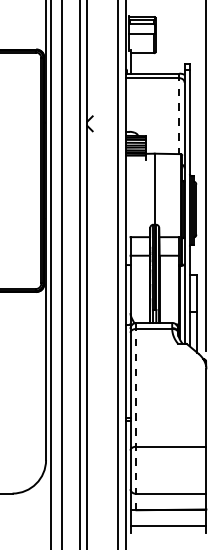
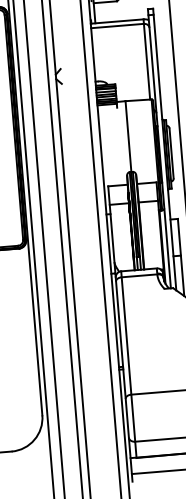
line: (179, 114) -> (147, 60), dashed -> solid
line: (136, 416) -> (128, 364), dashed -> solid

